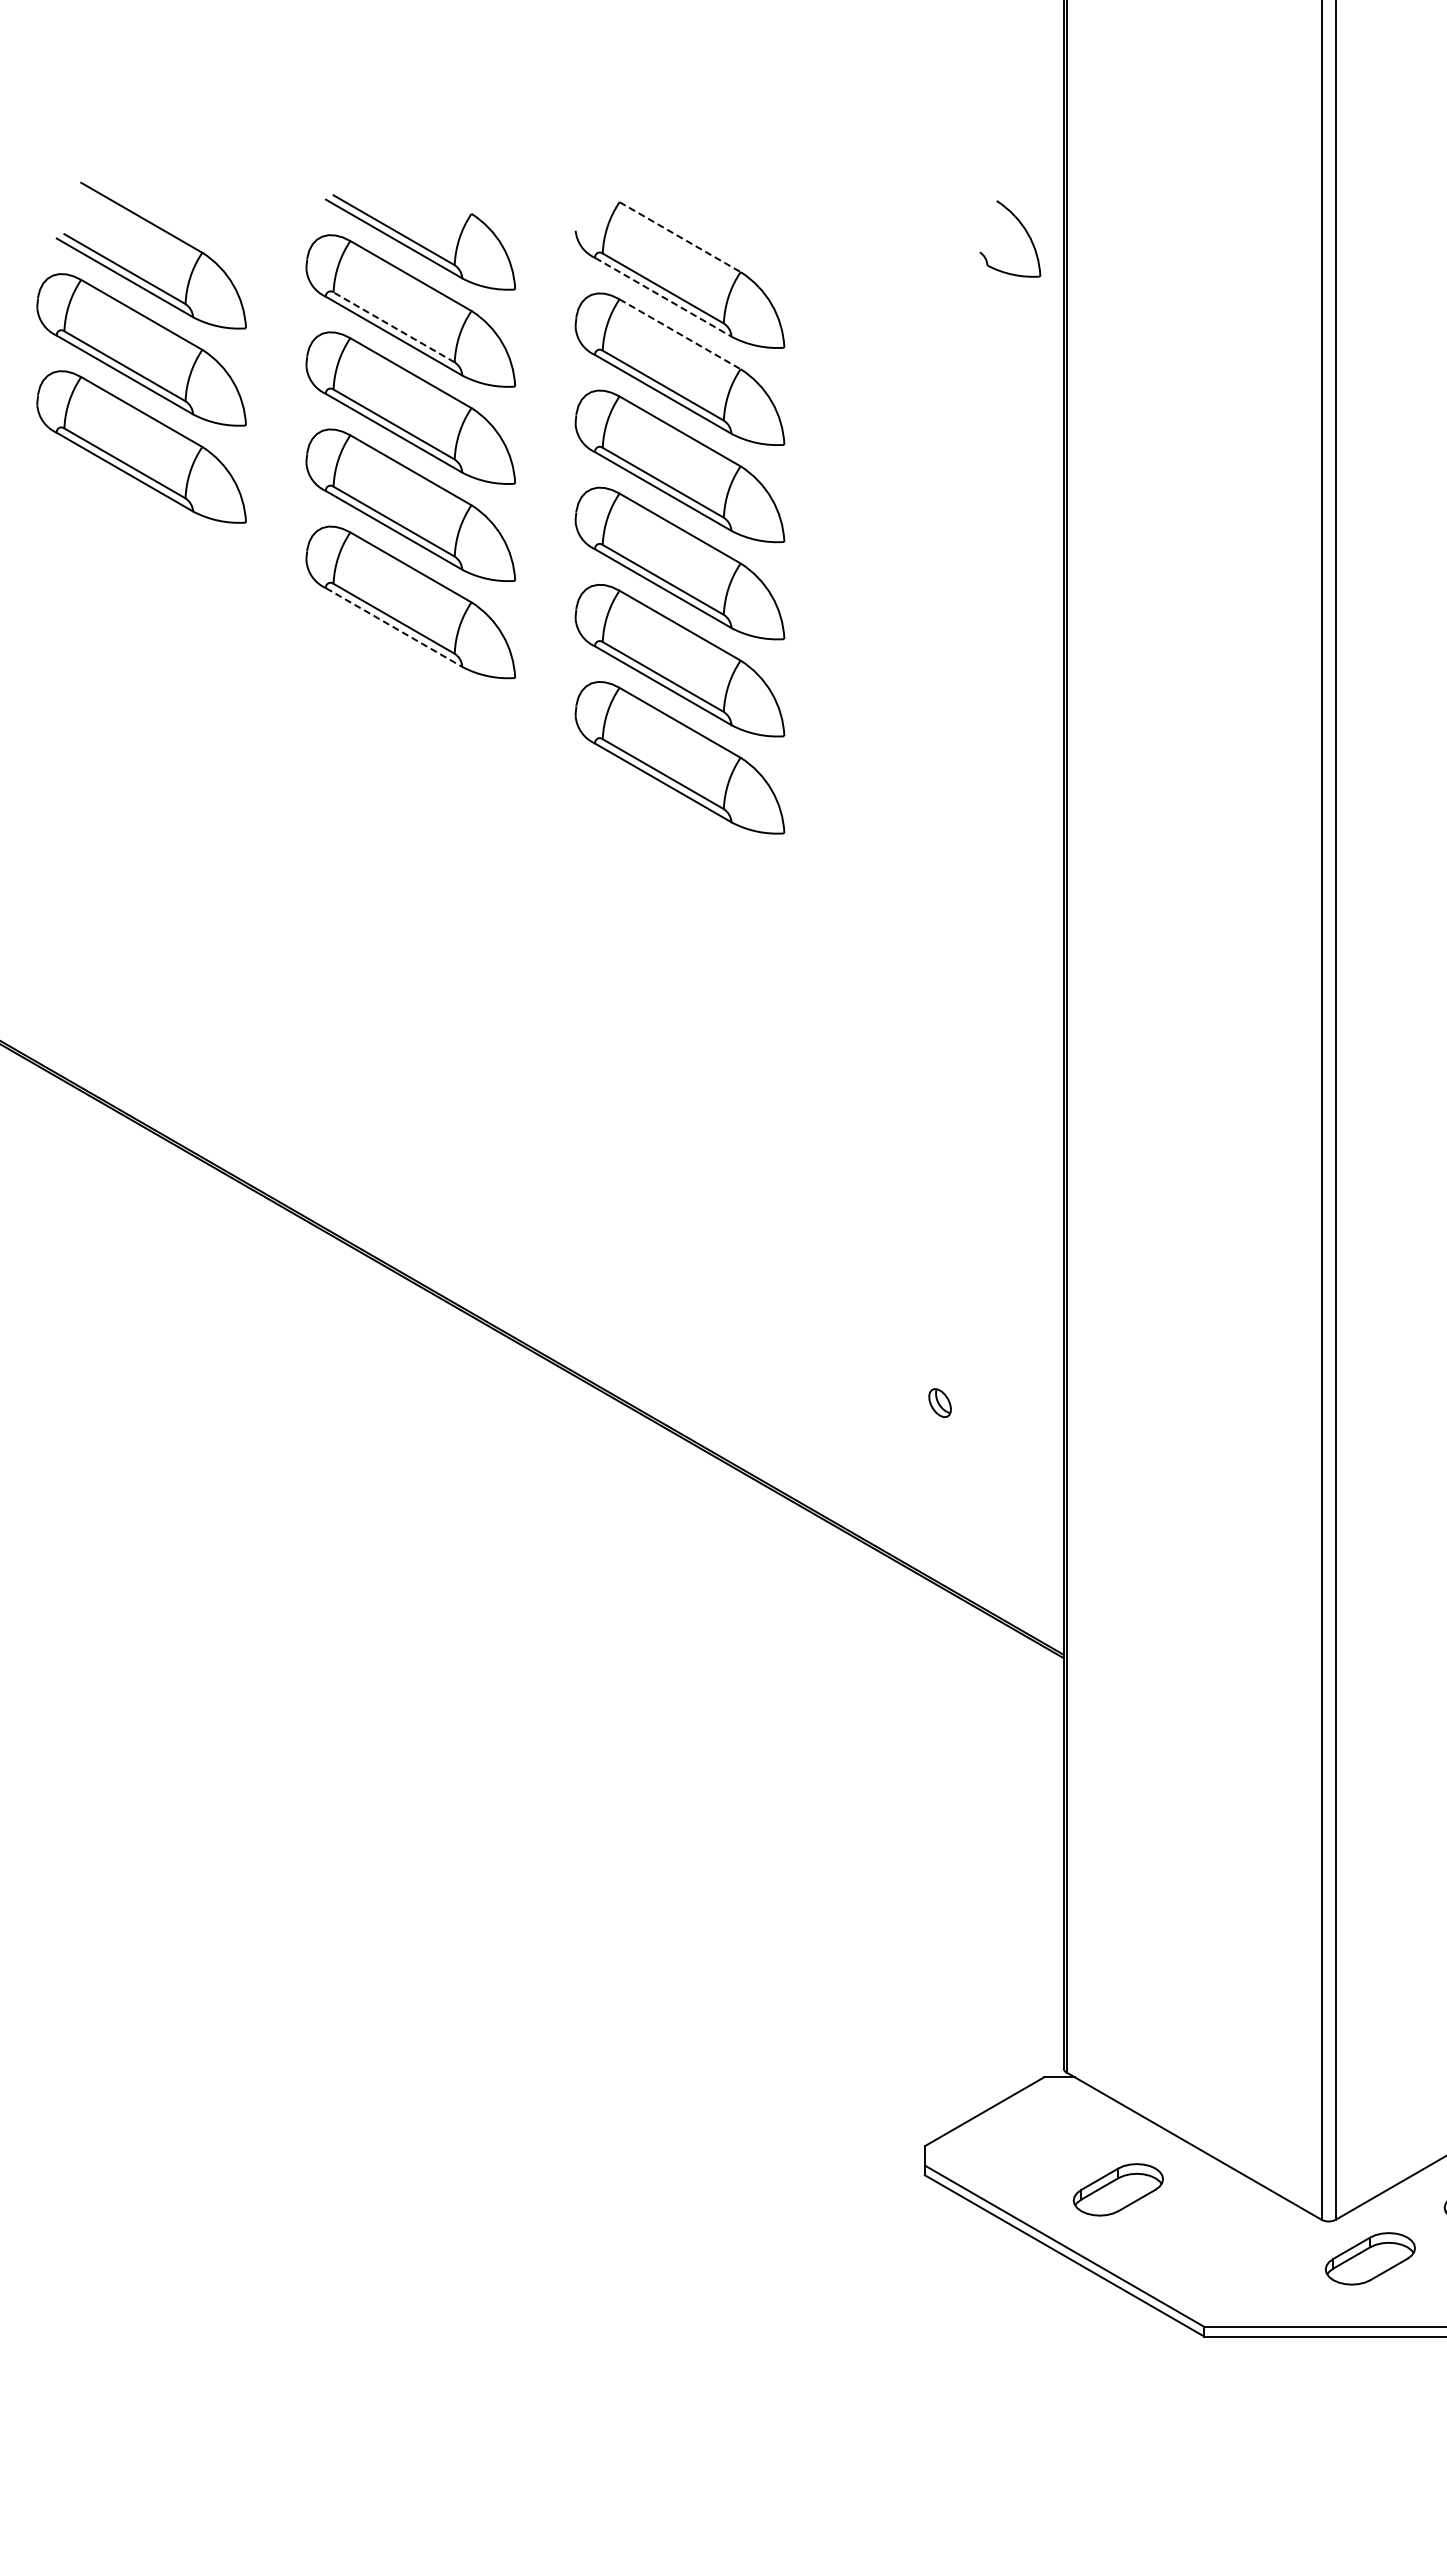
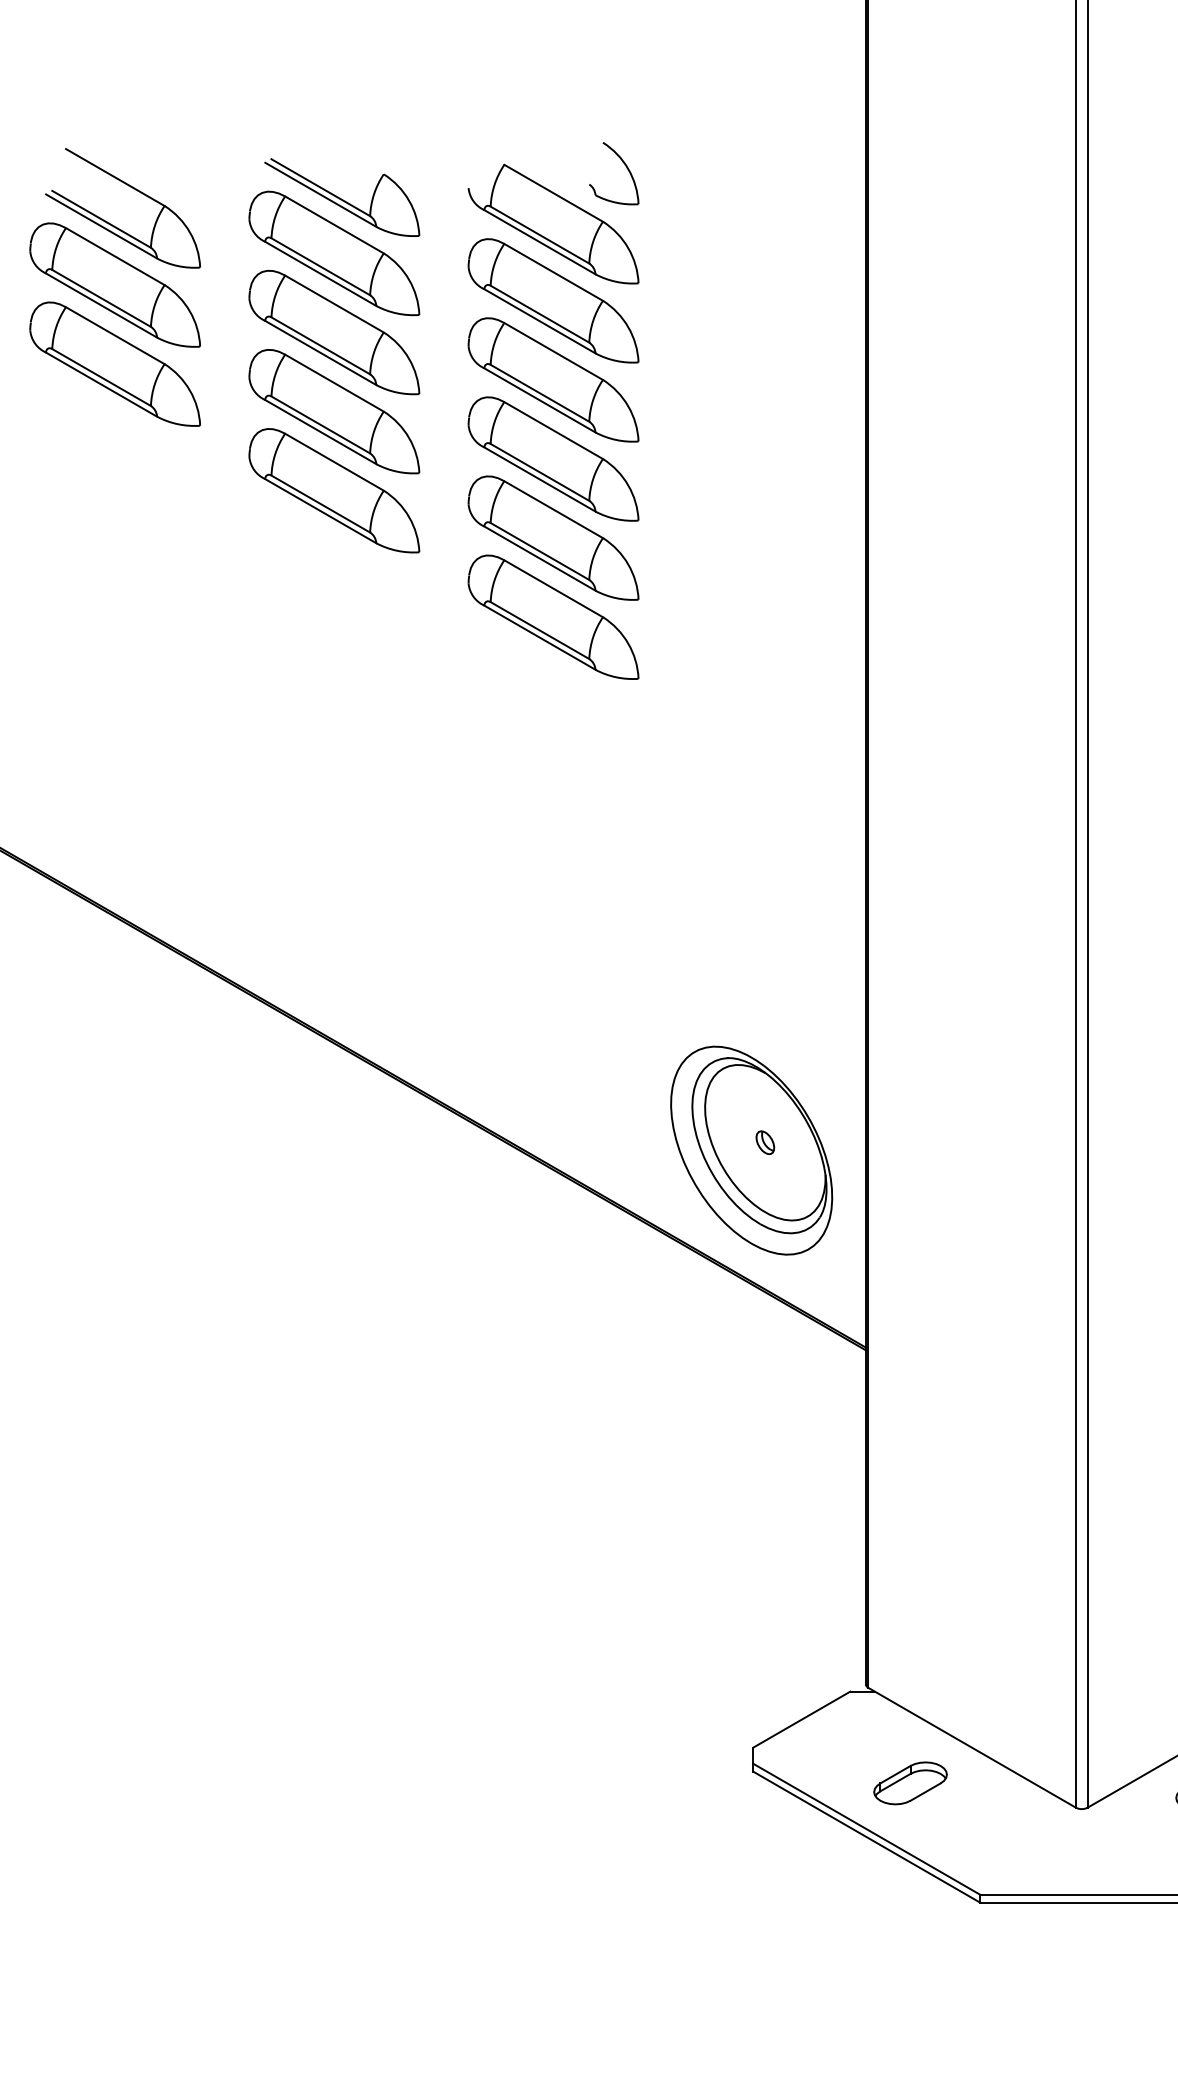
part: (1024, 230) -> (625, 166), moved
line: (680, 237) -> (553, 193), dashed -> solid
line: (663, 297) -> (540, 242), dashed -> solid
line: (394, 327) -> (321, 266), dashed -> solid
line: (680, 334) -> (553, 272), dashed -> solid
line: (394, 627) -> (321, 511), dashed -> solid
part: (923, 1412) -> (751, 1150), added
part: (1369, 2258) -> (1115, 1839), removed

